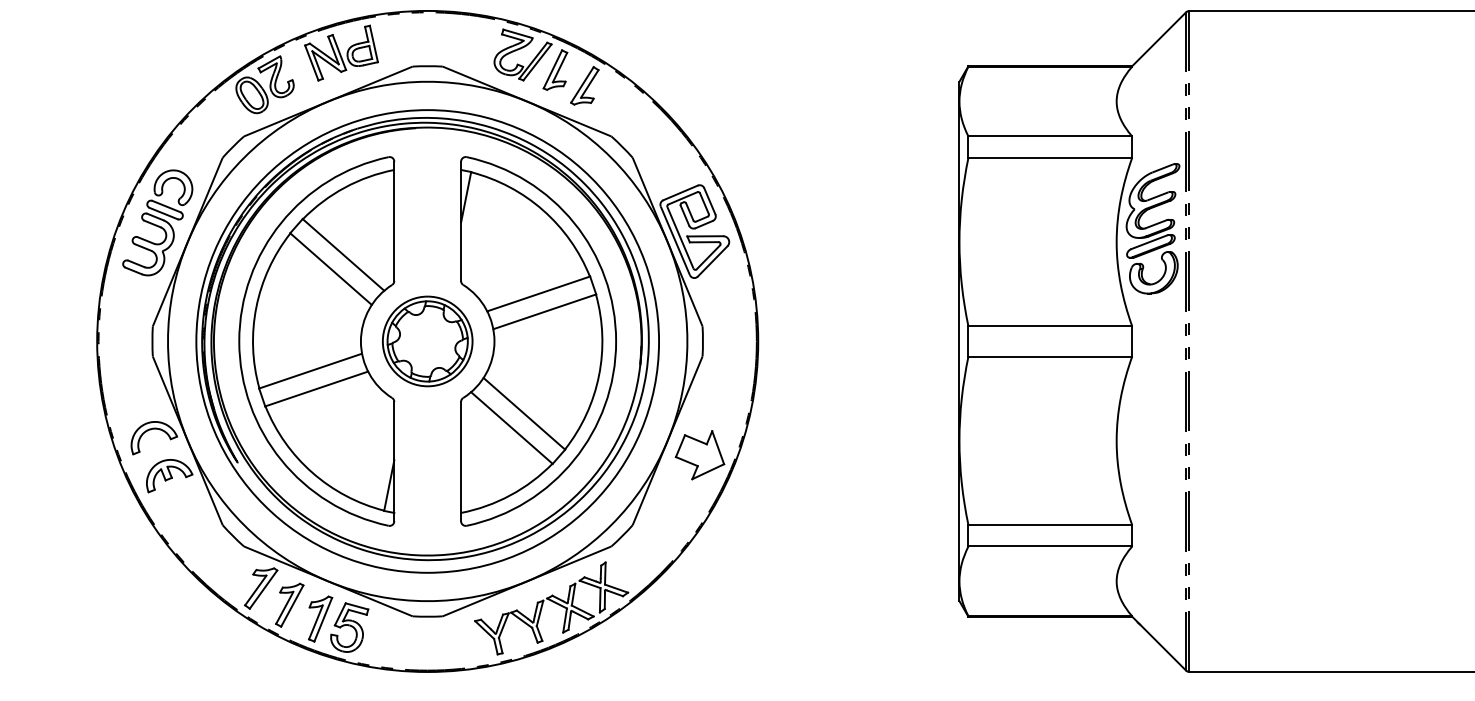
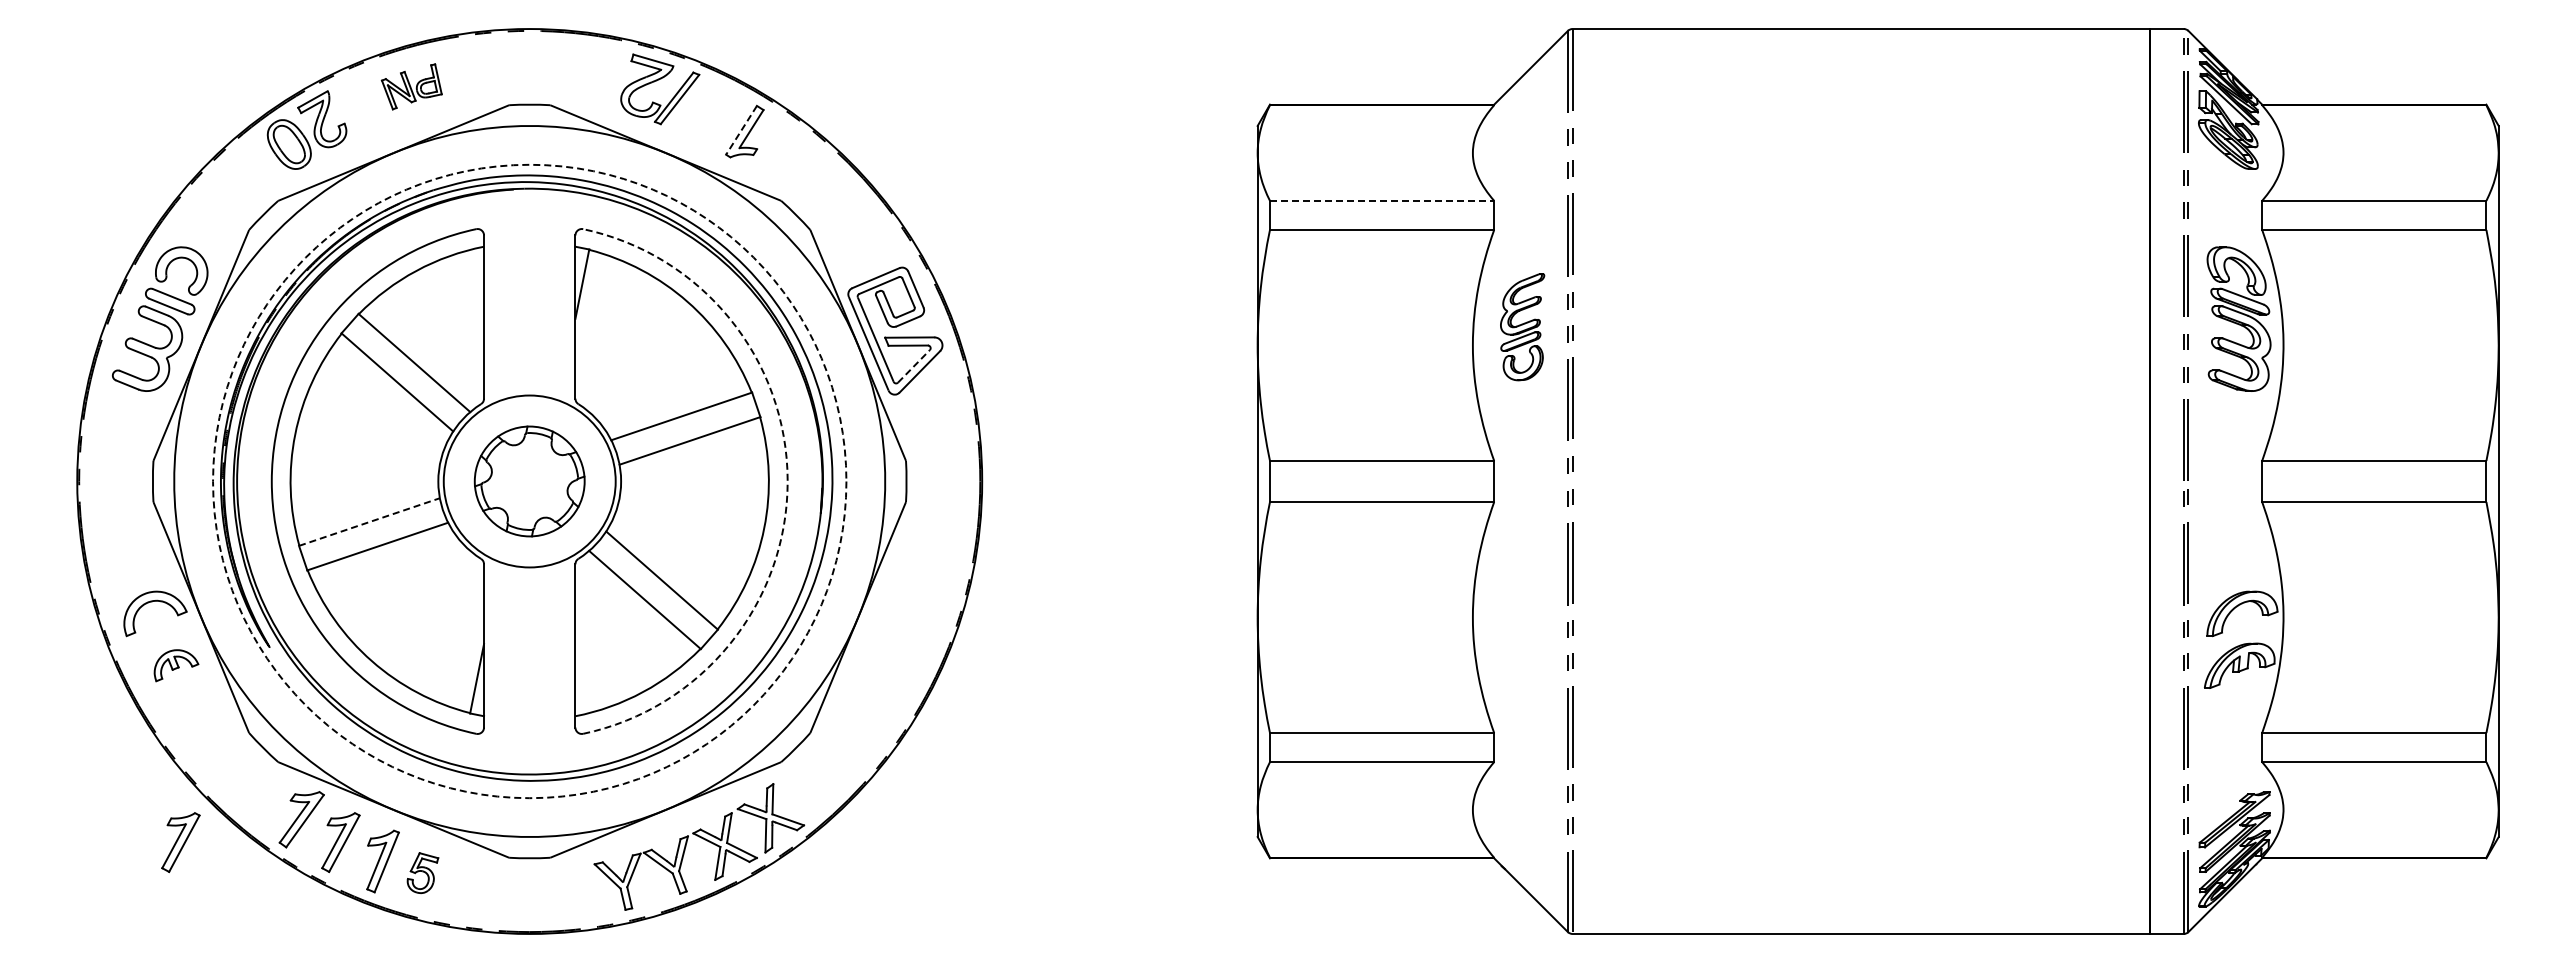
part: (341, 52) -> (411, 86), size x0.6
part: (555, 69) -> (704, 109), removed
line: (582, 85) -> (741, 130), solid -> dashed
line: (1050, 136) -> (1382, 200), solid -> dashed
part: (1152, 228) -> (1522, 326), size x0.6
line: (708, 257) -> (913, 366), solid -> dashed
circle: (427, 341) -> (529, 481), size x1.4
circle: (427, 341) -> (529, 481), solid -> dashed
arc: (616, 341) -> (787, 481), solid -> dashed
line: (310, 370) -> (369, 521), solid -> dashed
part: (700, 455) -> (902, 637), removed
part: (169, 475) -> (176, 665), size x0.7
part: (172, 605) -> (180, 842), added
part: (349, 627) -> (422, 872), size x0.6

